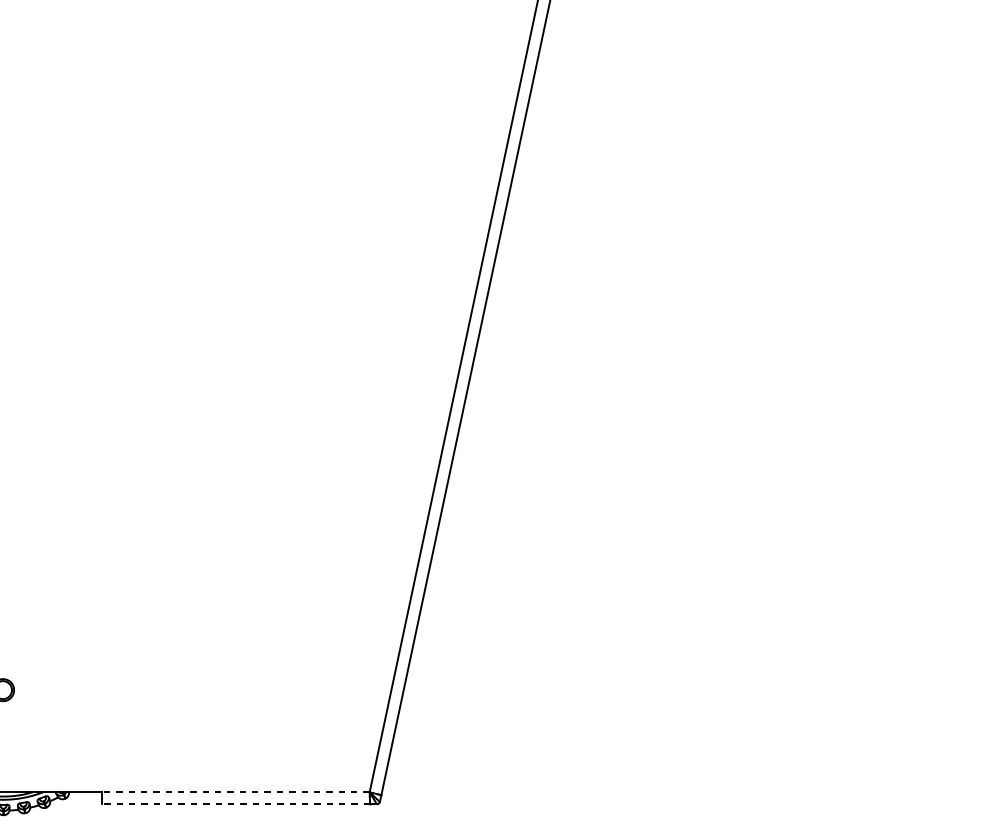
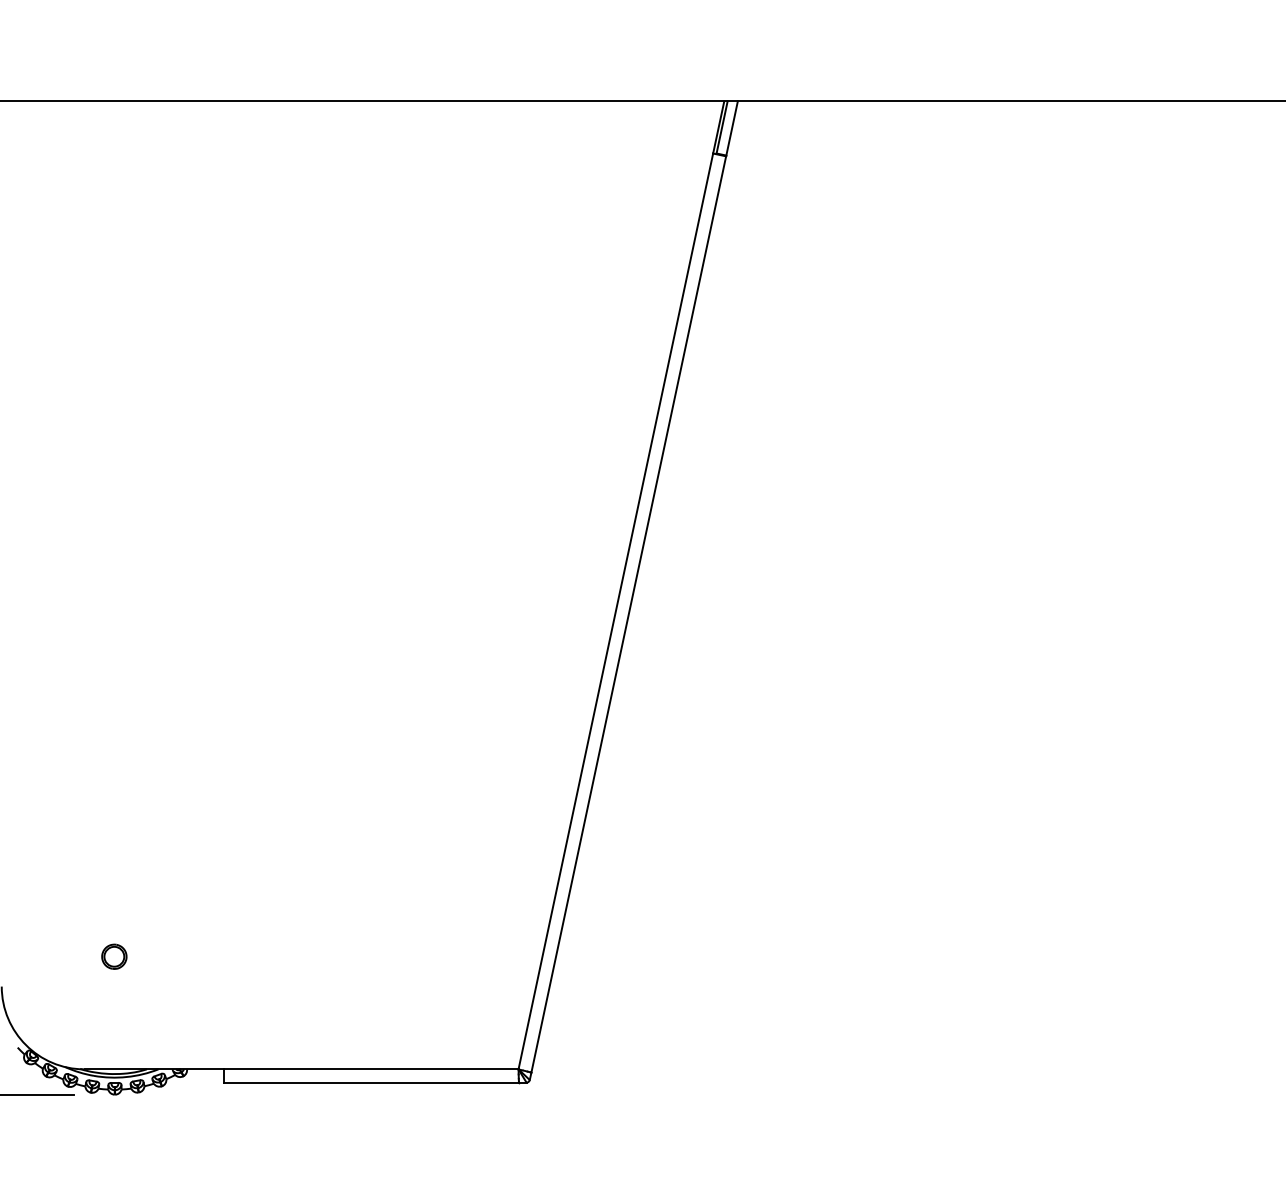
line: (235, 792) -> (370, 1069), dashed -> solid
line: (236, 804) -> (371, 1082), dashed -> solid

